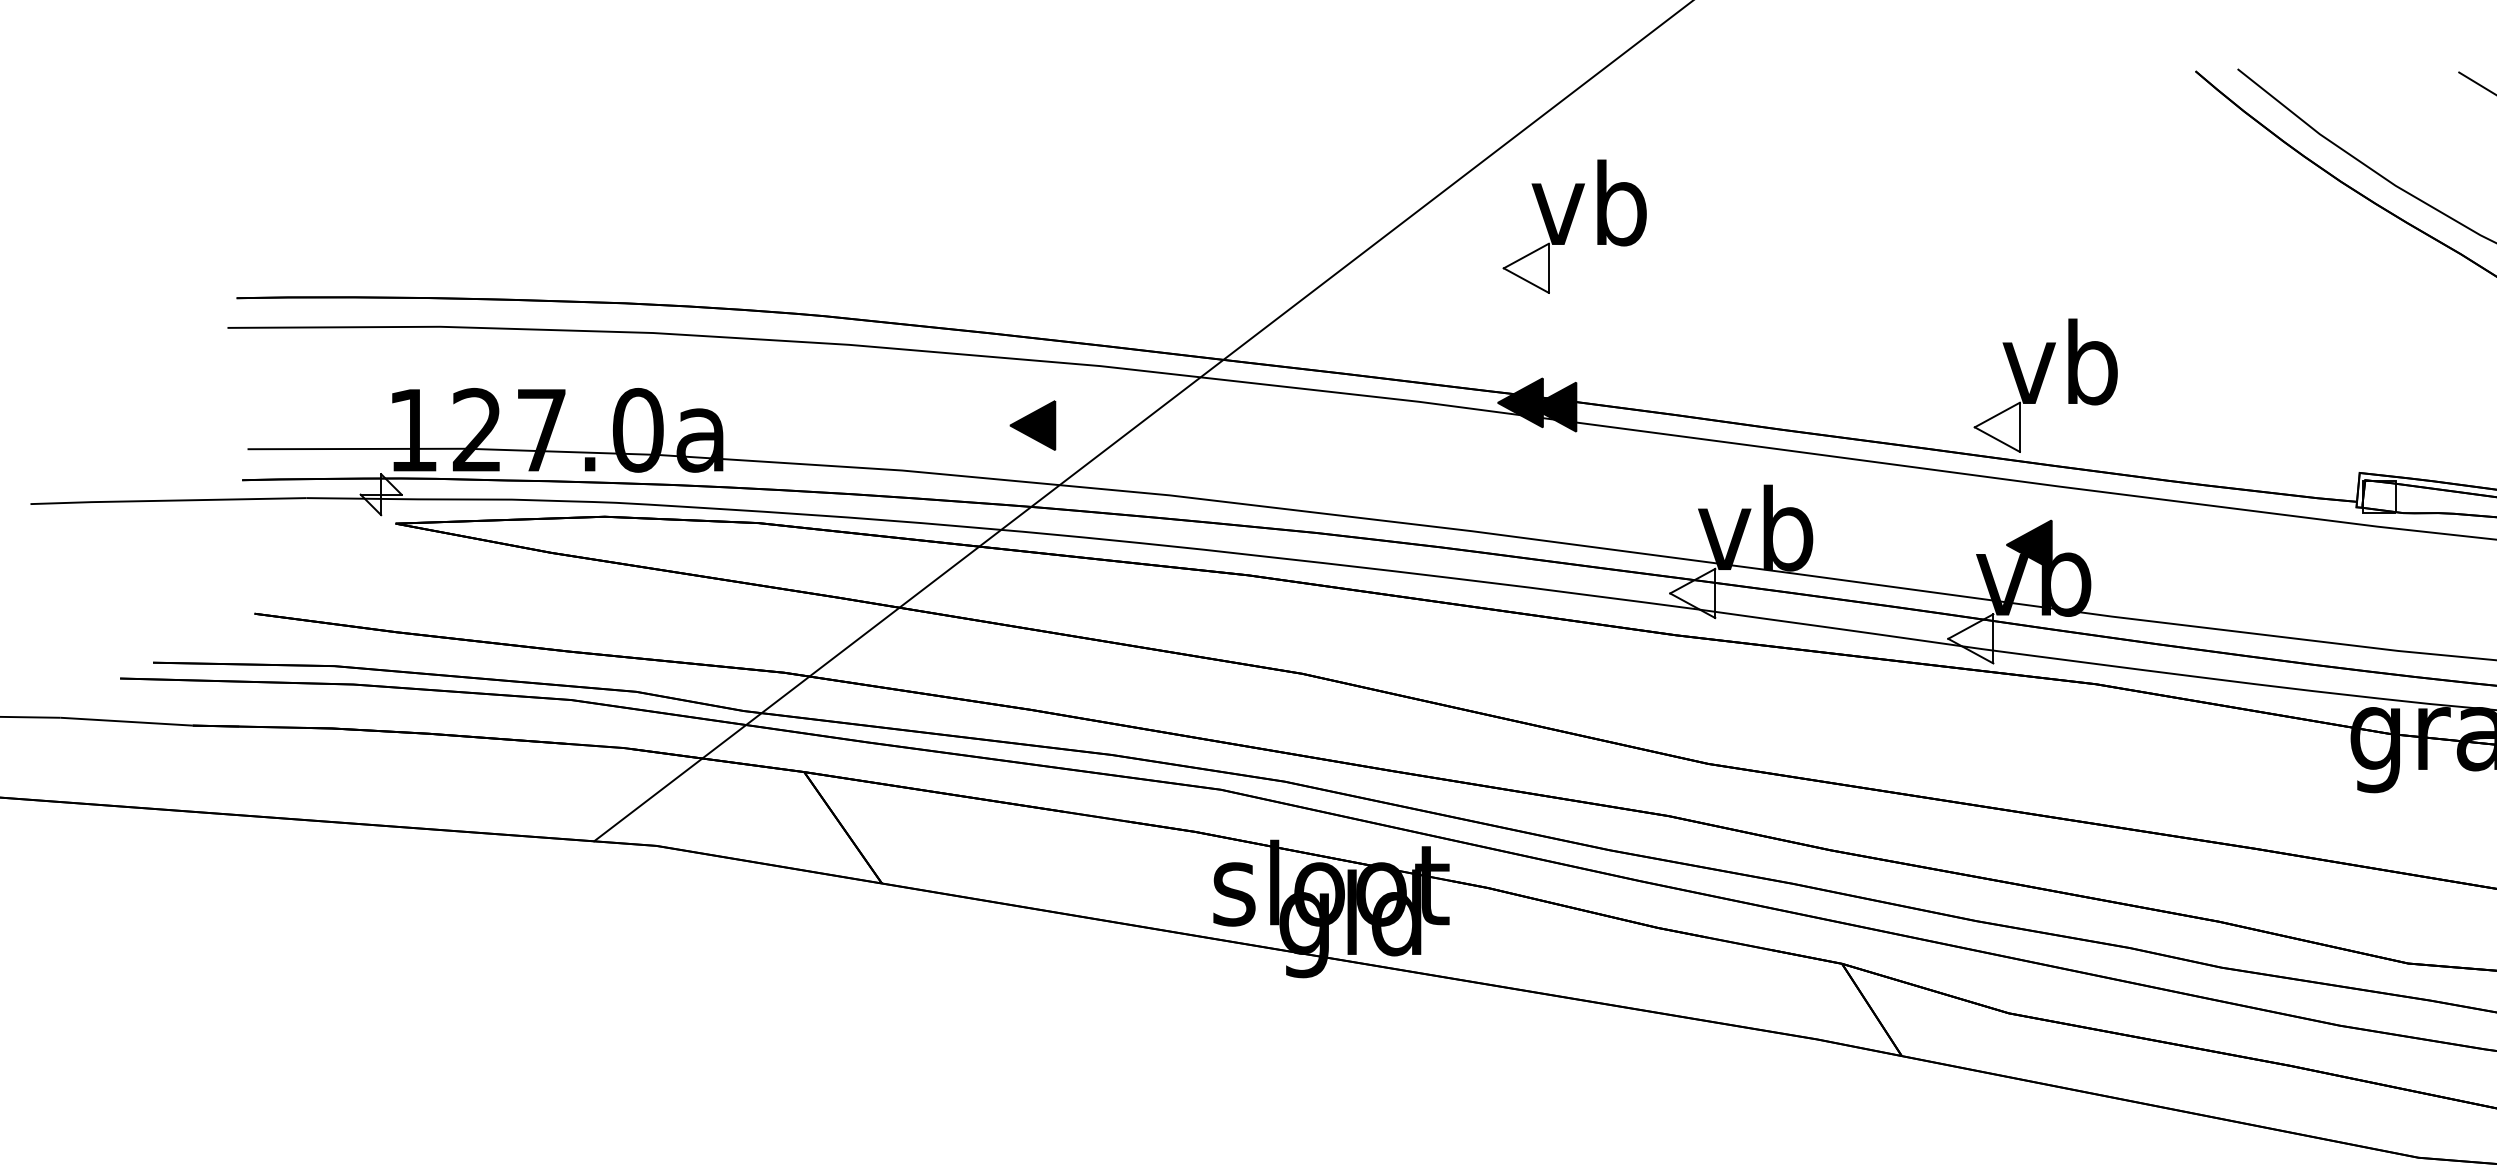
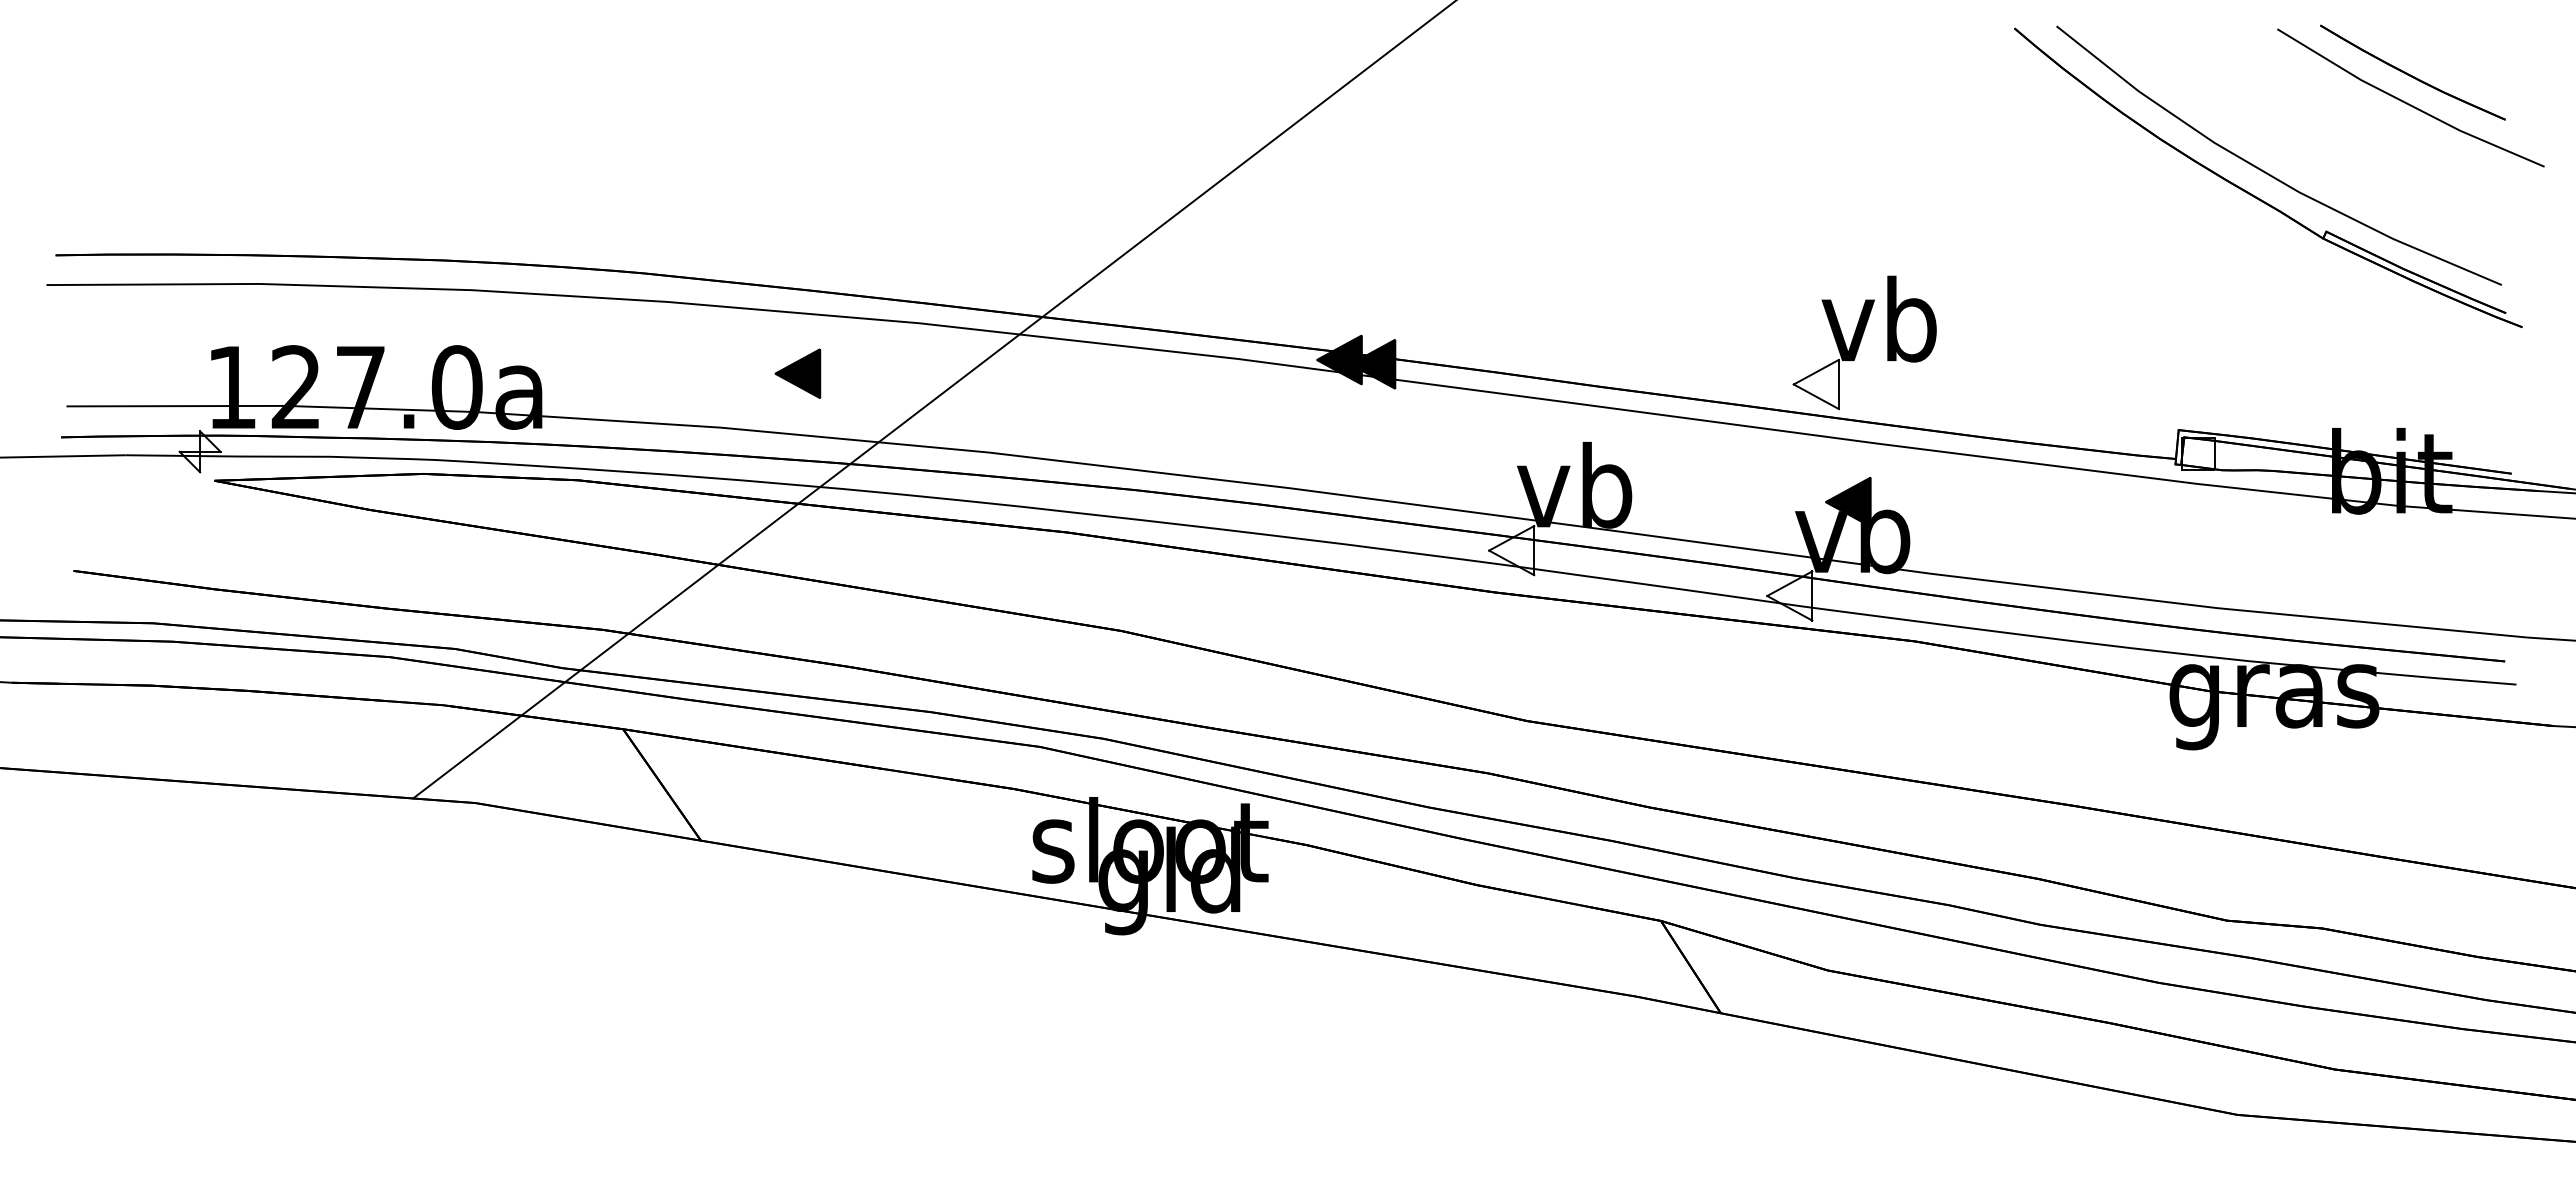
part: (1574, 226) -> (1393, 183), removed
part: (1032, 425) -> (797, 373), moved

